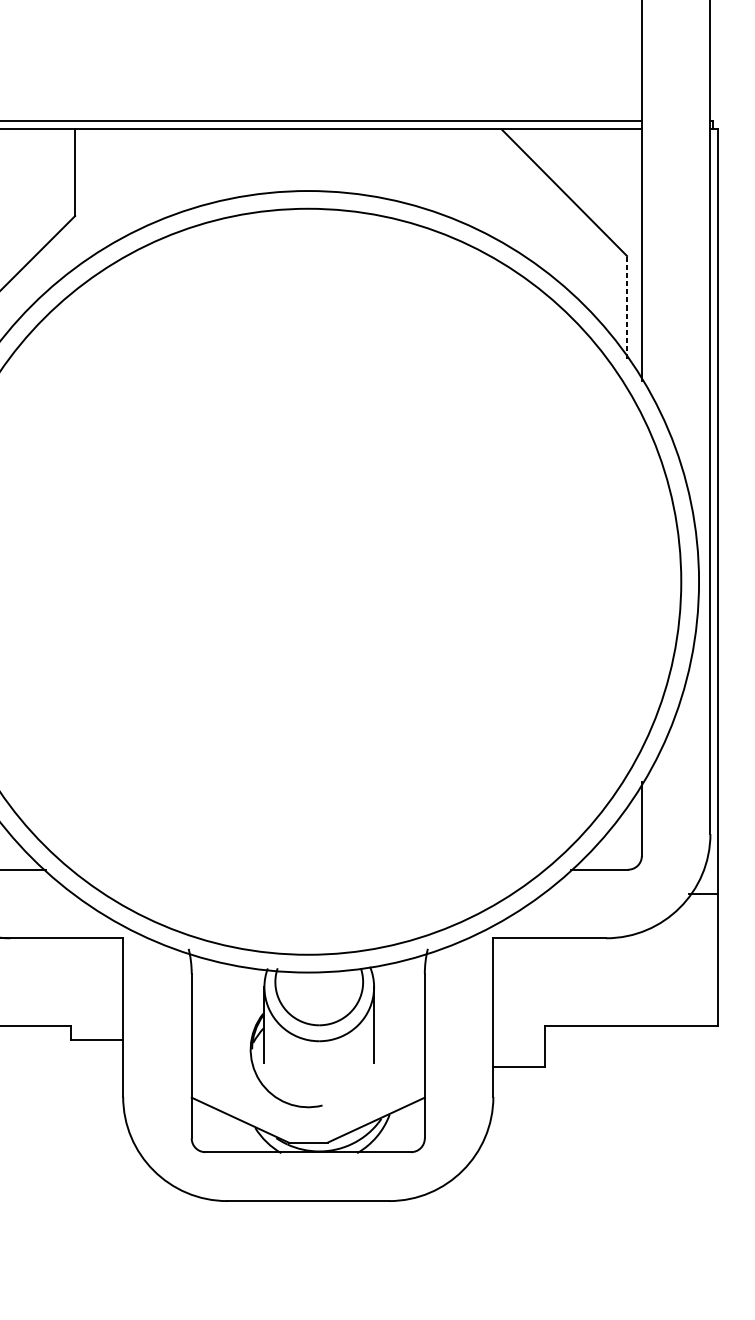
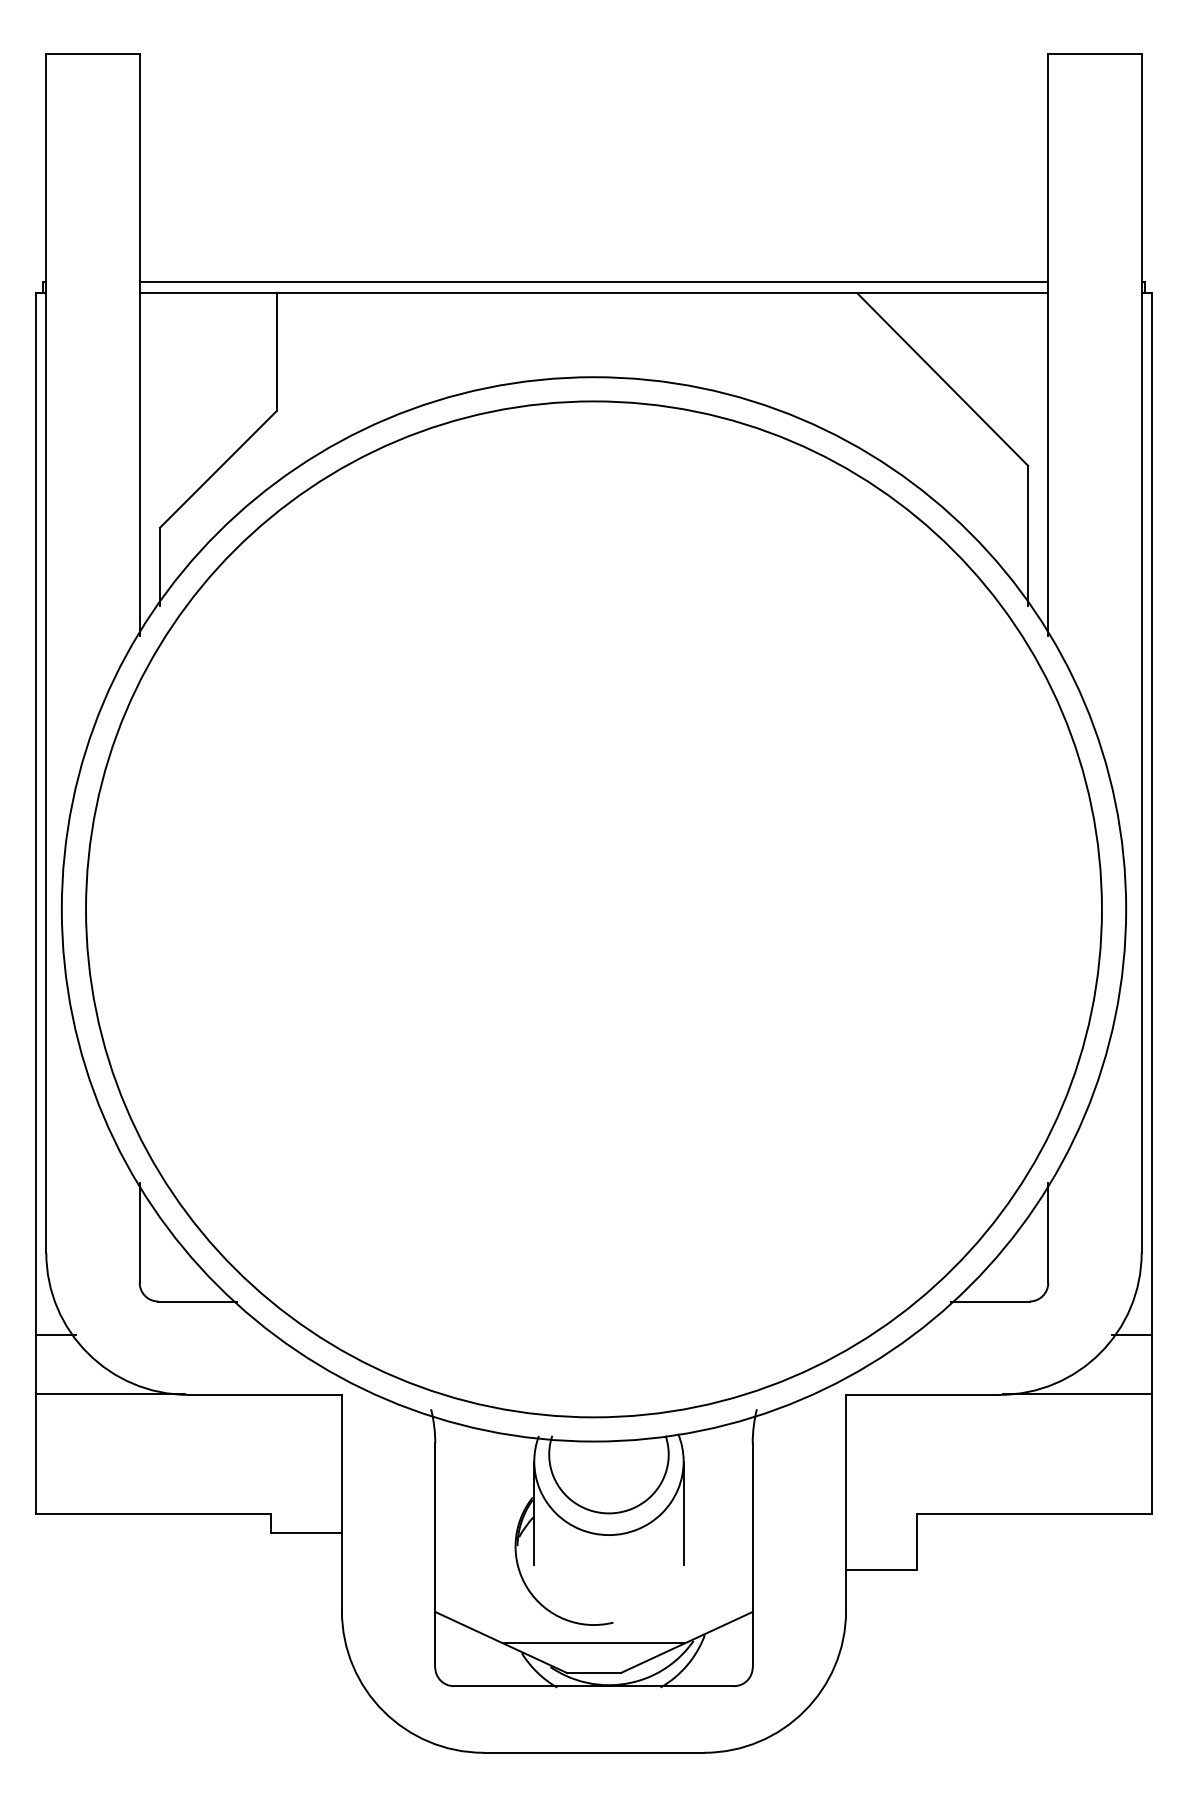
line: (627, 307) -> (1028, 535), dashed -> solid
line: (663, 938) -> (1077, 1394), added
line: (307, 1120) -> (593, 1643), added

